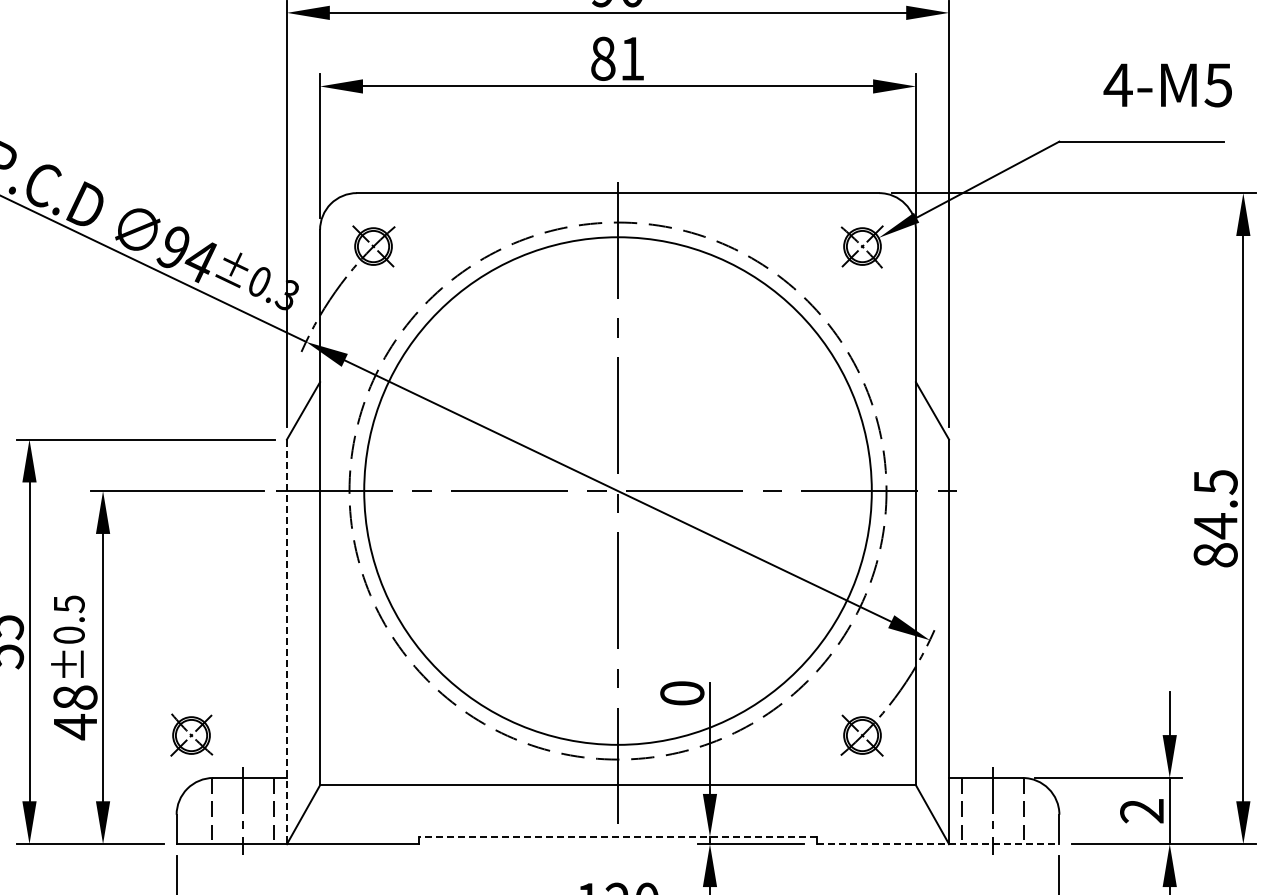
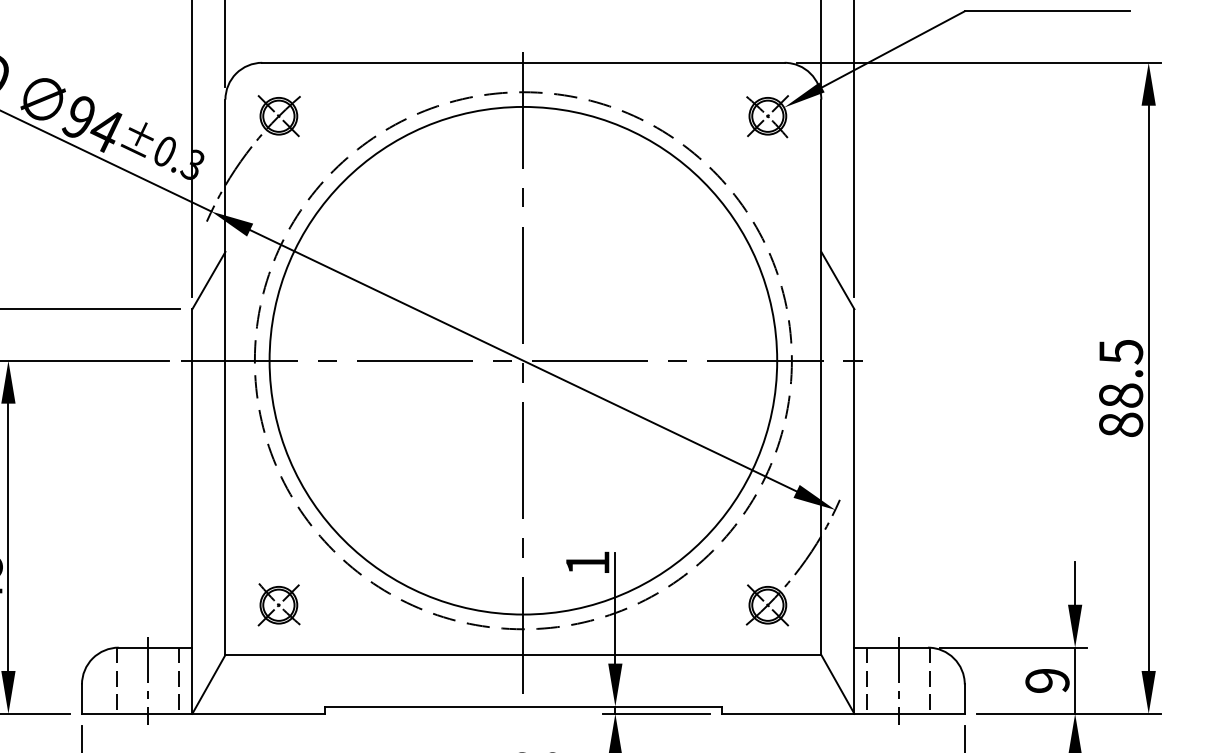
text: (1215, 526) -> (1120, 396), 84.5 -> 88.5
line: (286, 642) -> (191, 512), dashed -> solid
text: (682, 693) -> (587, 563), 0 -> 1
part: (191, 734) -> (278, 604), moved
text: (1142, 811) -> (1047, 681), 2 -> 9
line: (618, 836) -> (523, 706), dashed -> solid
line: (938, 844) -> (843, 714), dashed -> solid

